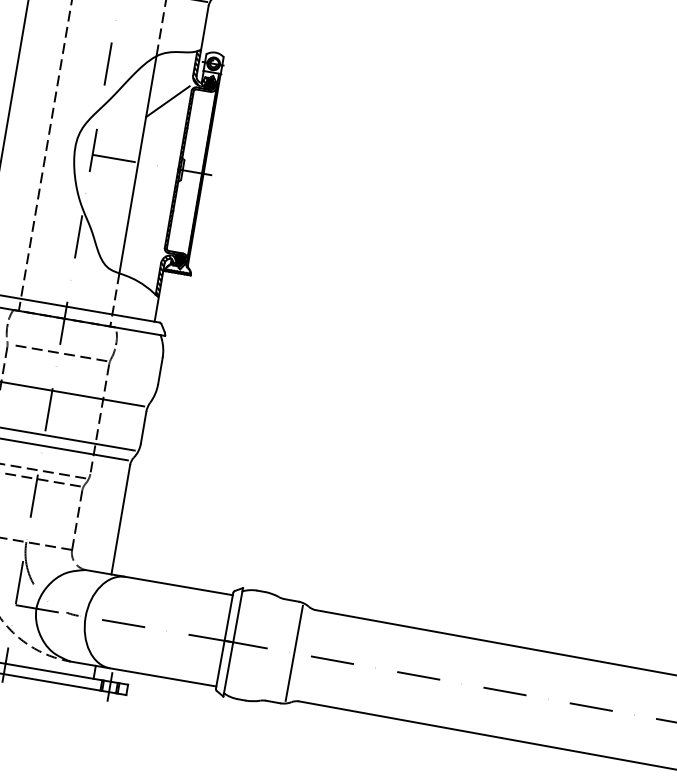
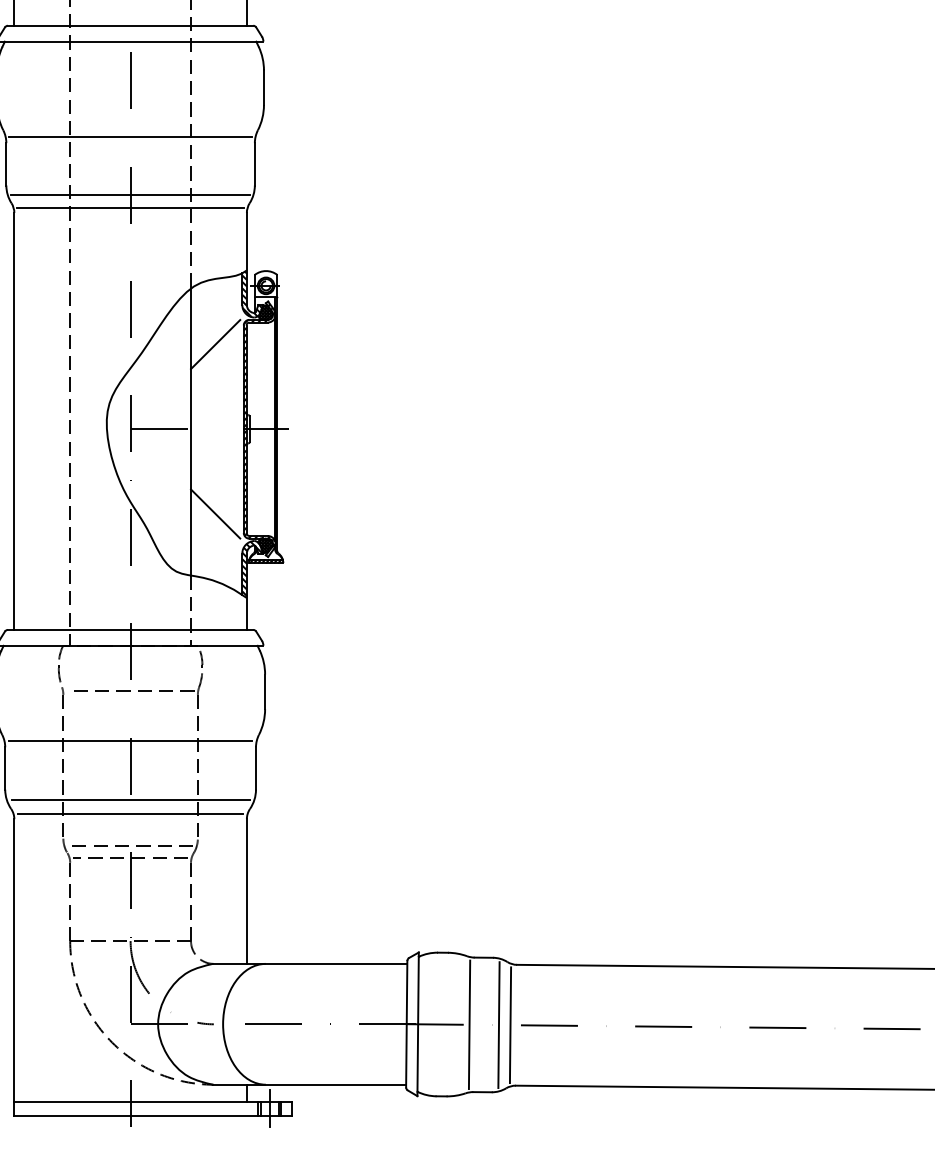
line: (145, 229) -> (215, 513), added
line: (272, 649) -> (469, 1024), added
line: (302, 655) -> (510, 1025), added

